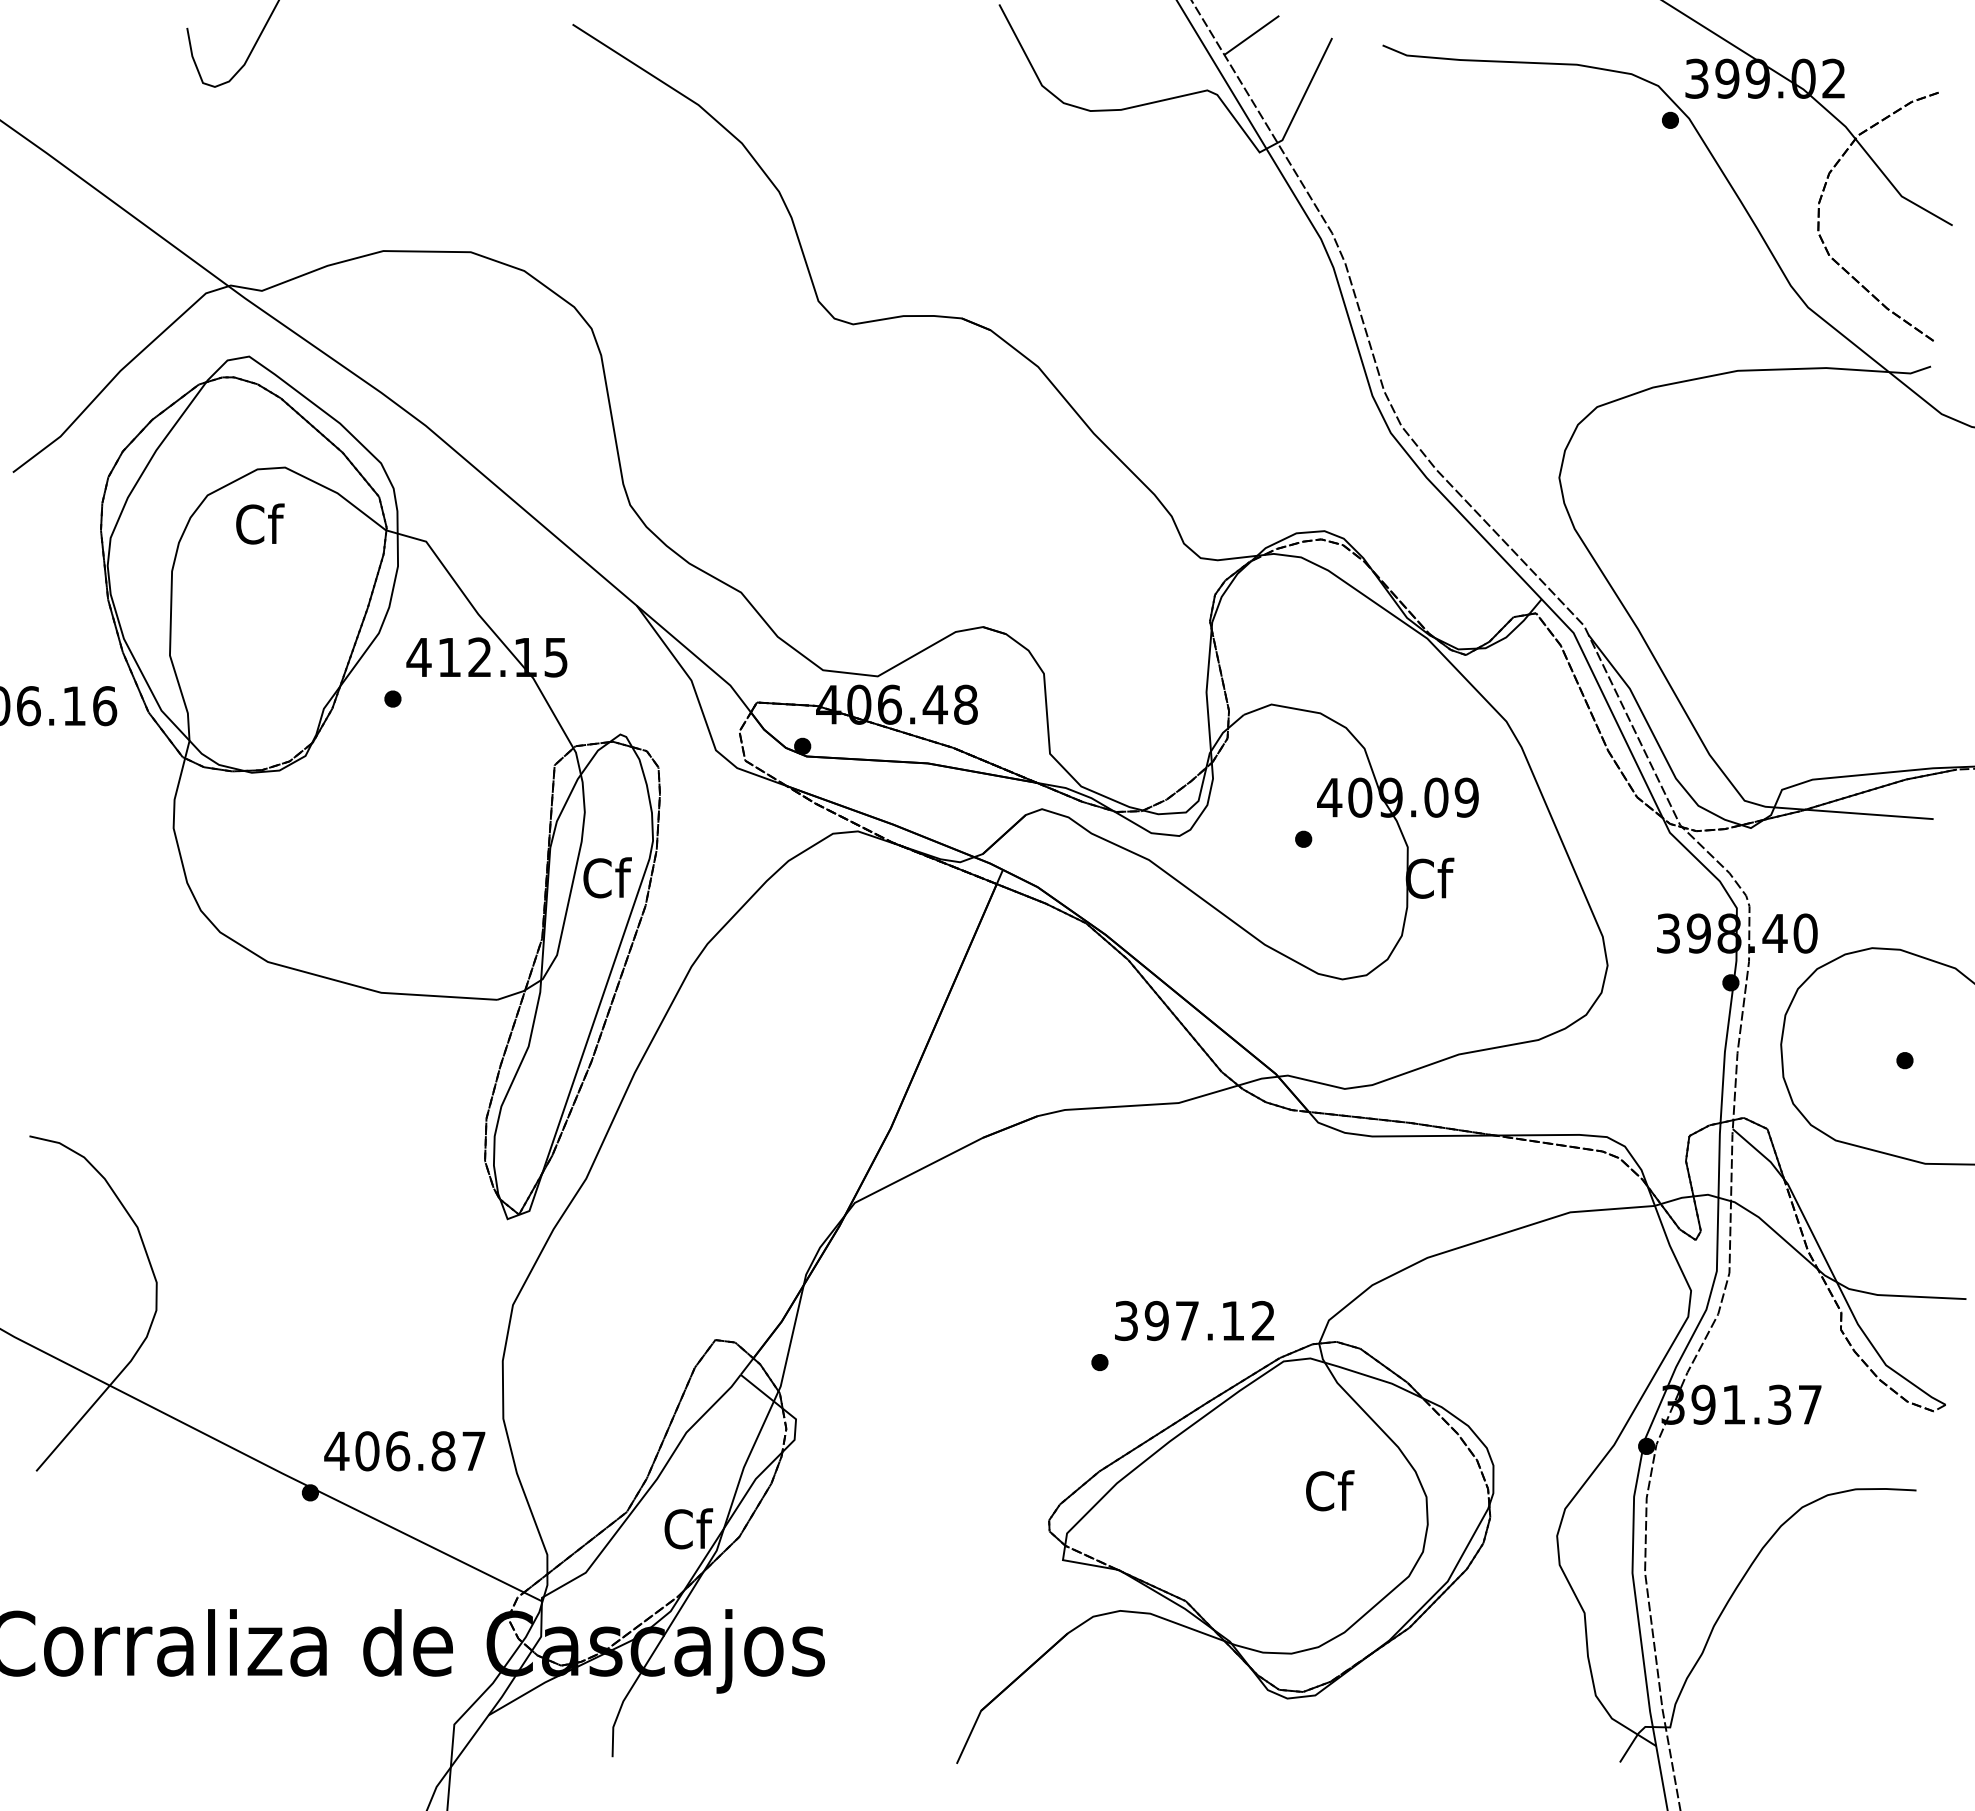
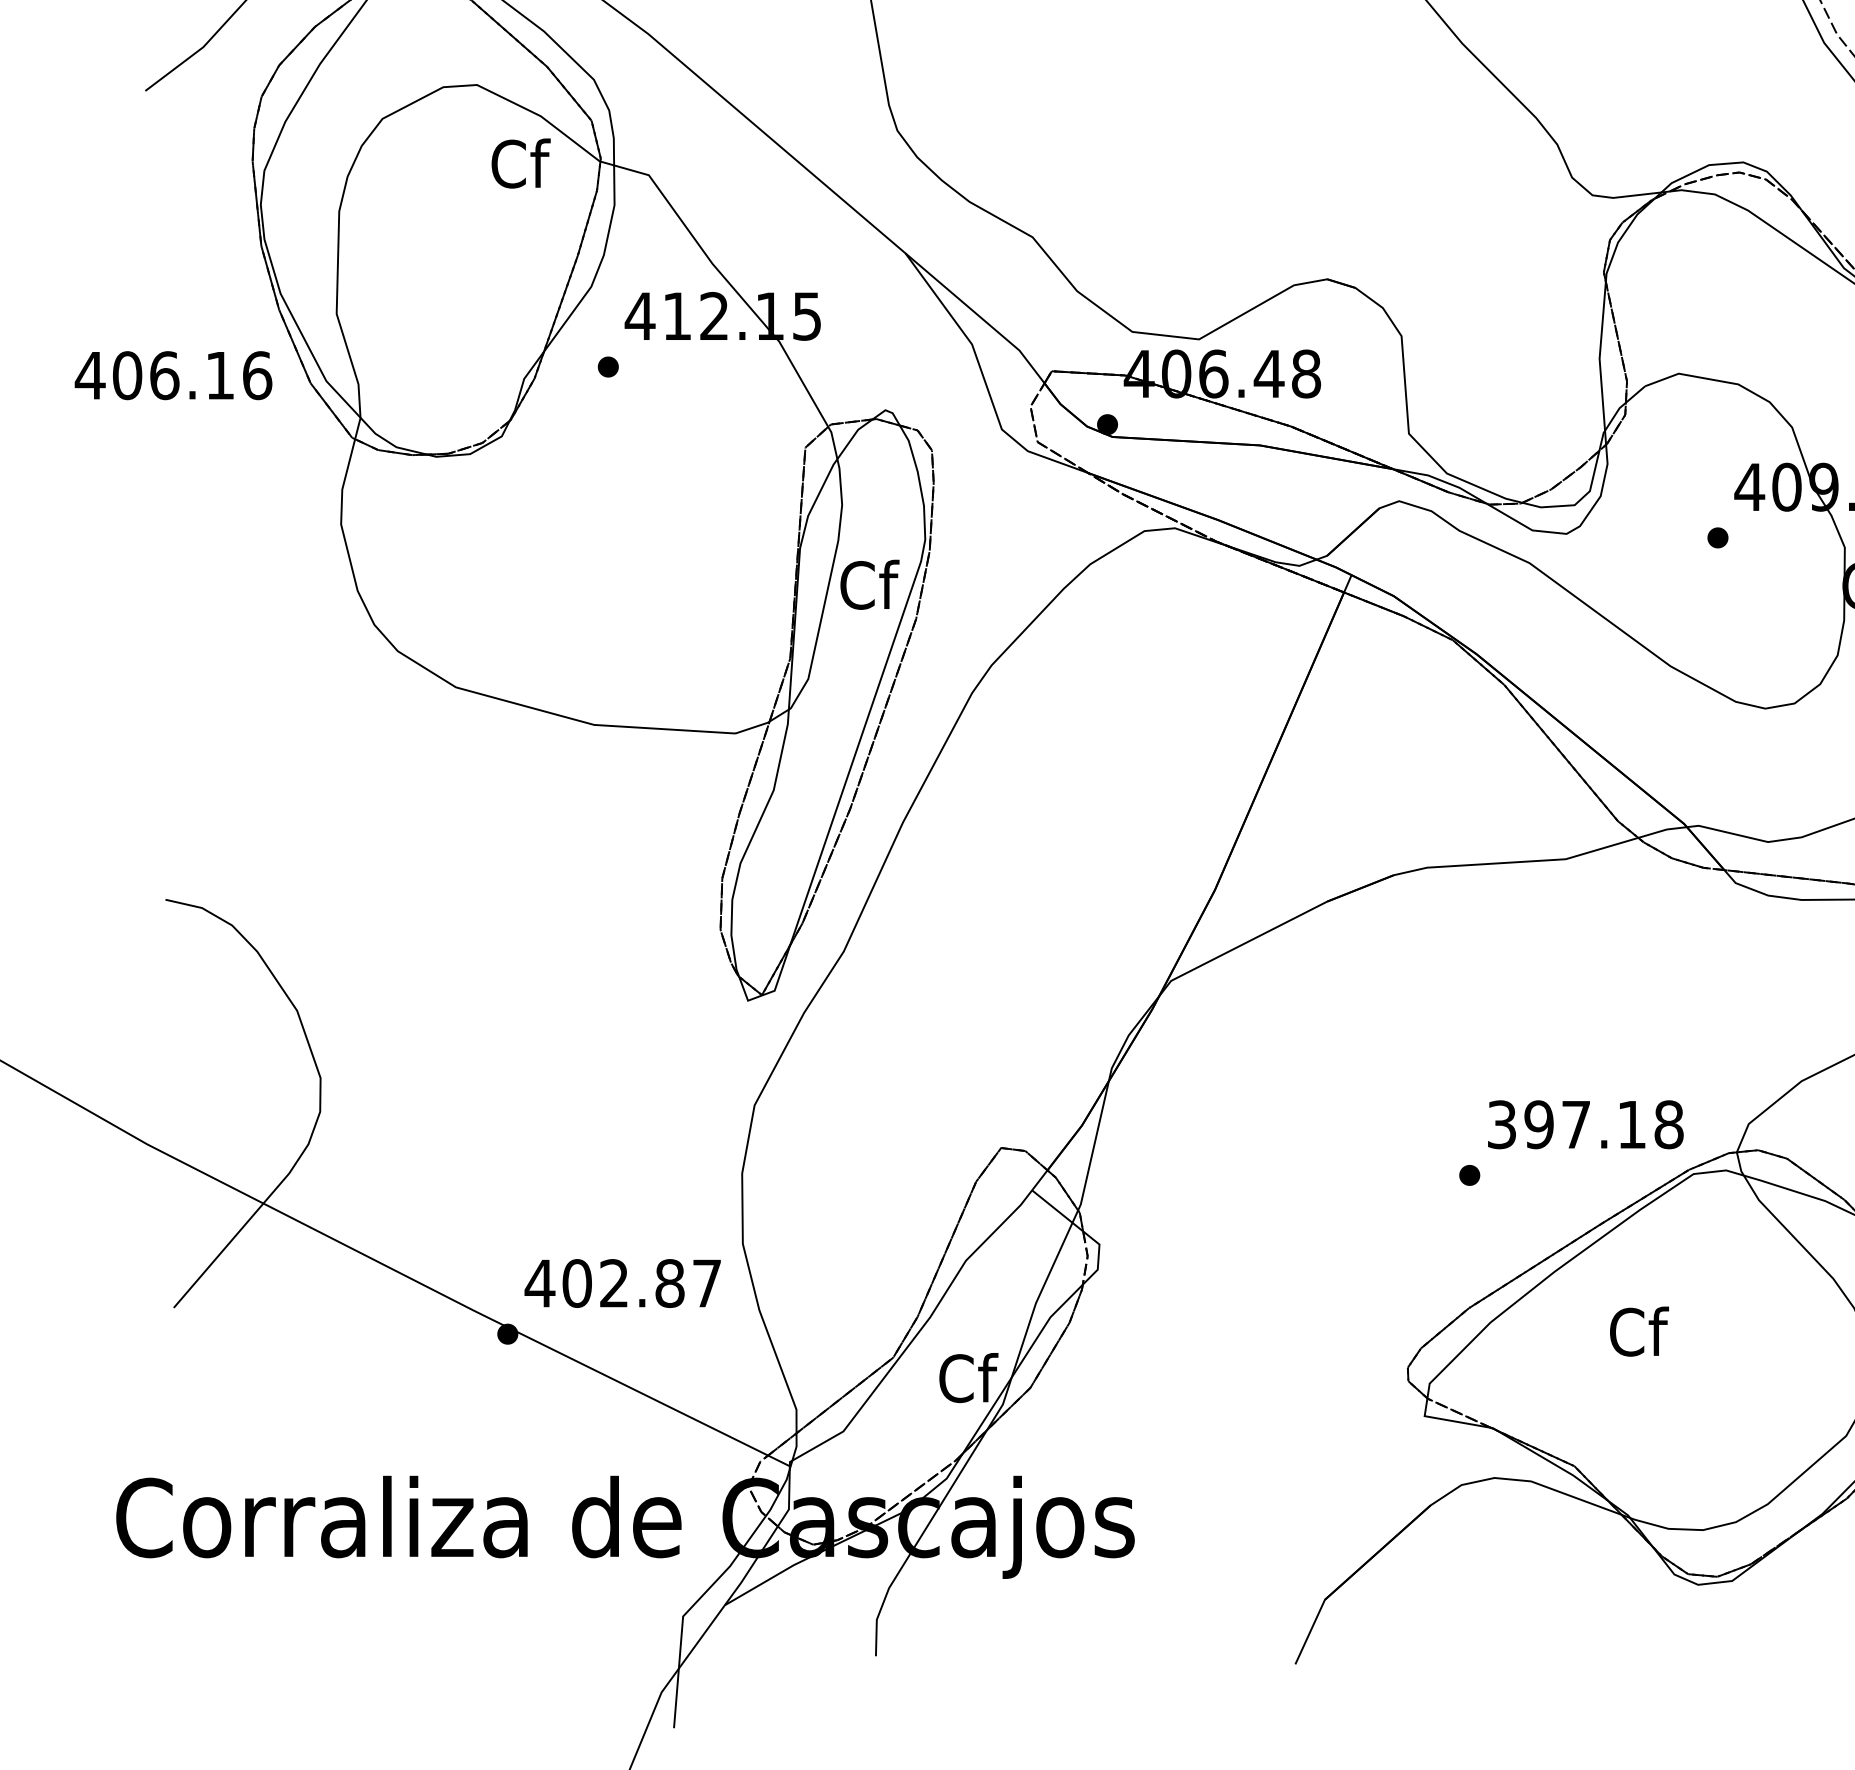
text: (260, 523) -> (521, 162), moved
text: (1263, 1321) -> (1669, 1125), 397.12 -> 397.18
text: (398, 1451) -> (615, 1283), 406.87 -> 402.87
text: (1330, 1490) -> (1639, 1331), moved

